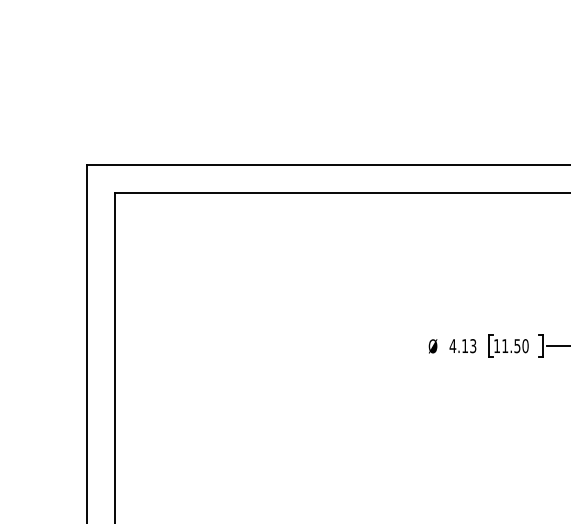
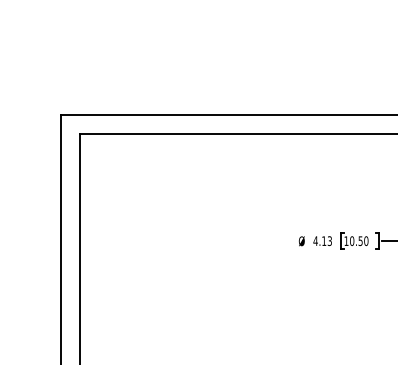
text: (505, 345) -> (352, 240), 11.50 -> 10.50

